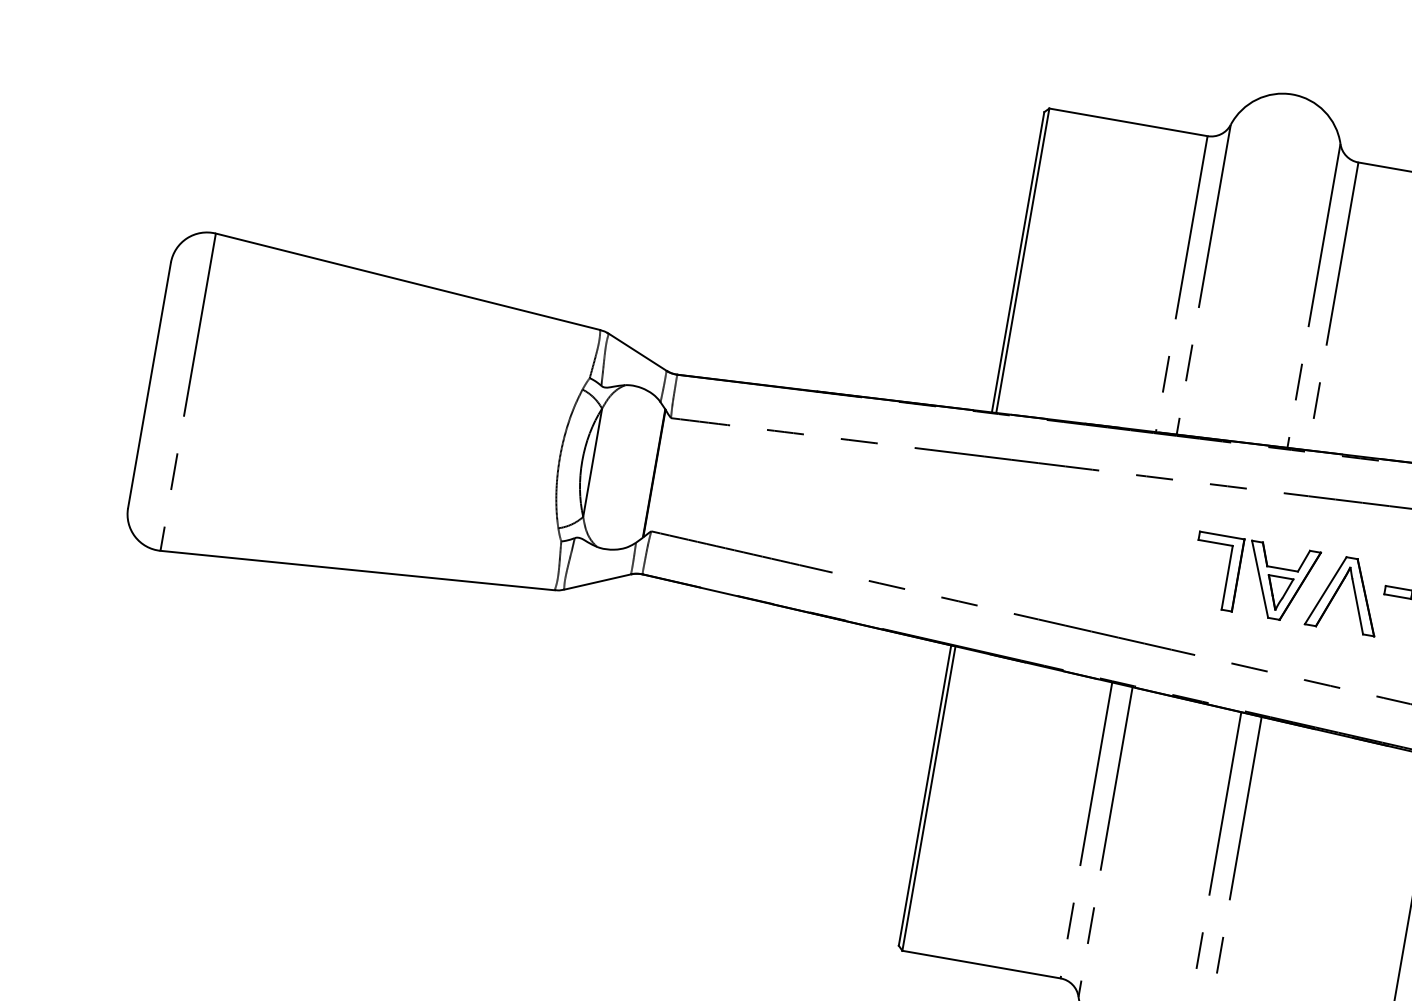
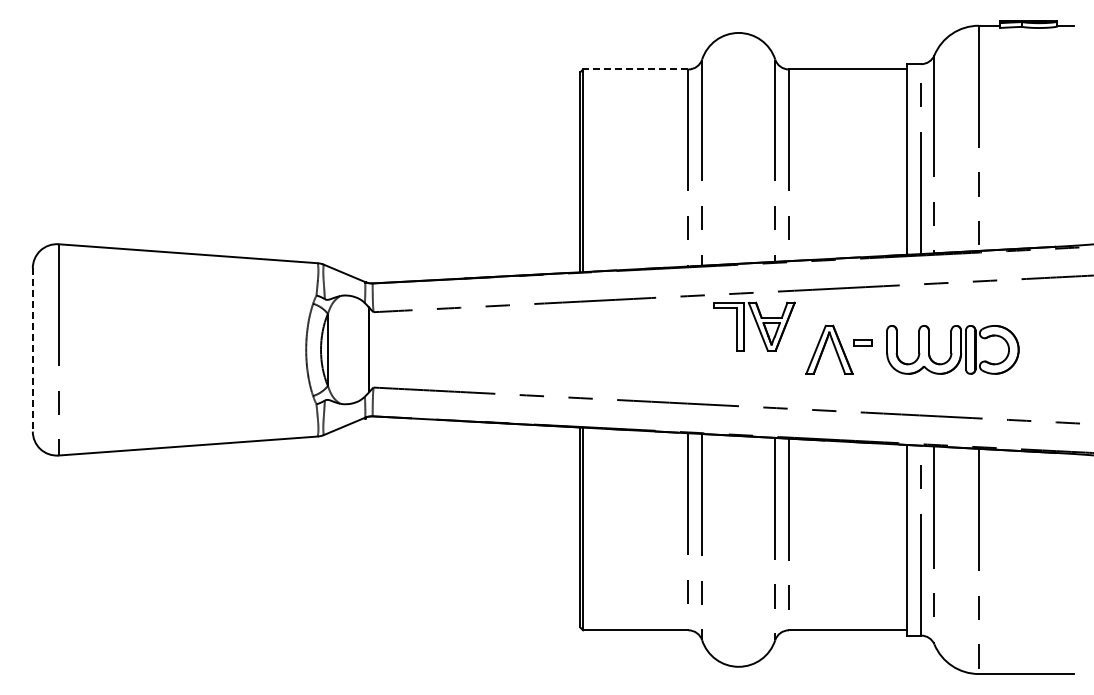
line: (1128, 122) -> (635, 69), solid -> dashed
line: (149, 384) -> (32, 349), solid -> dashed
part: (1254, 577) -> (754, 326), moved

